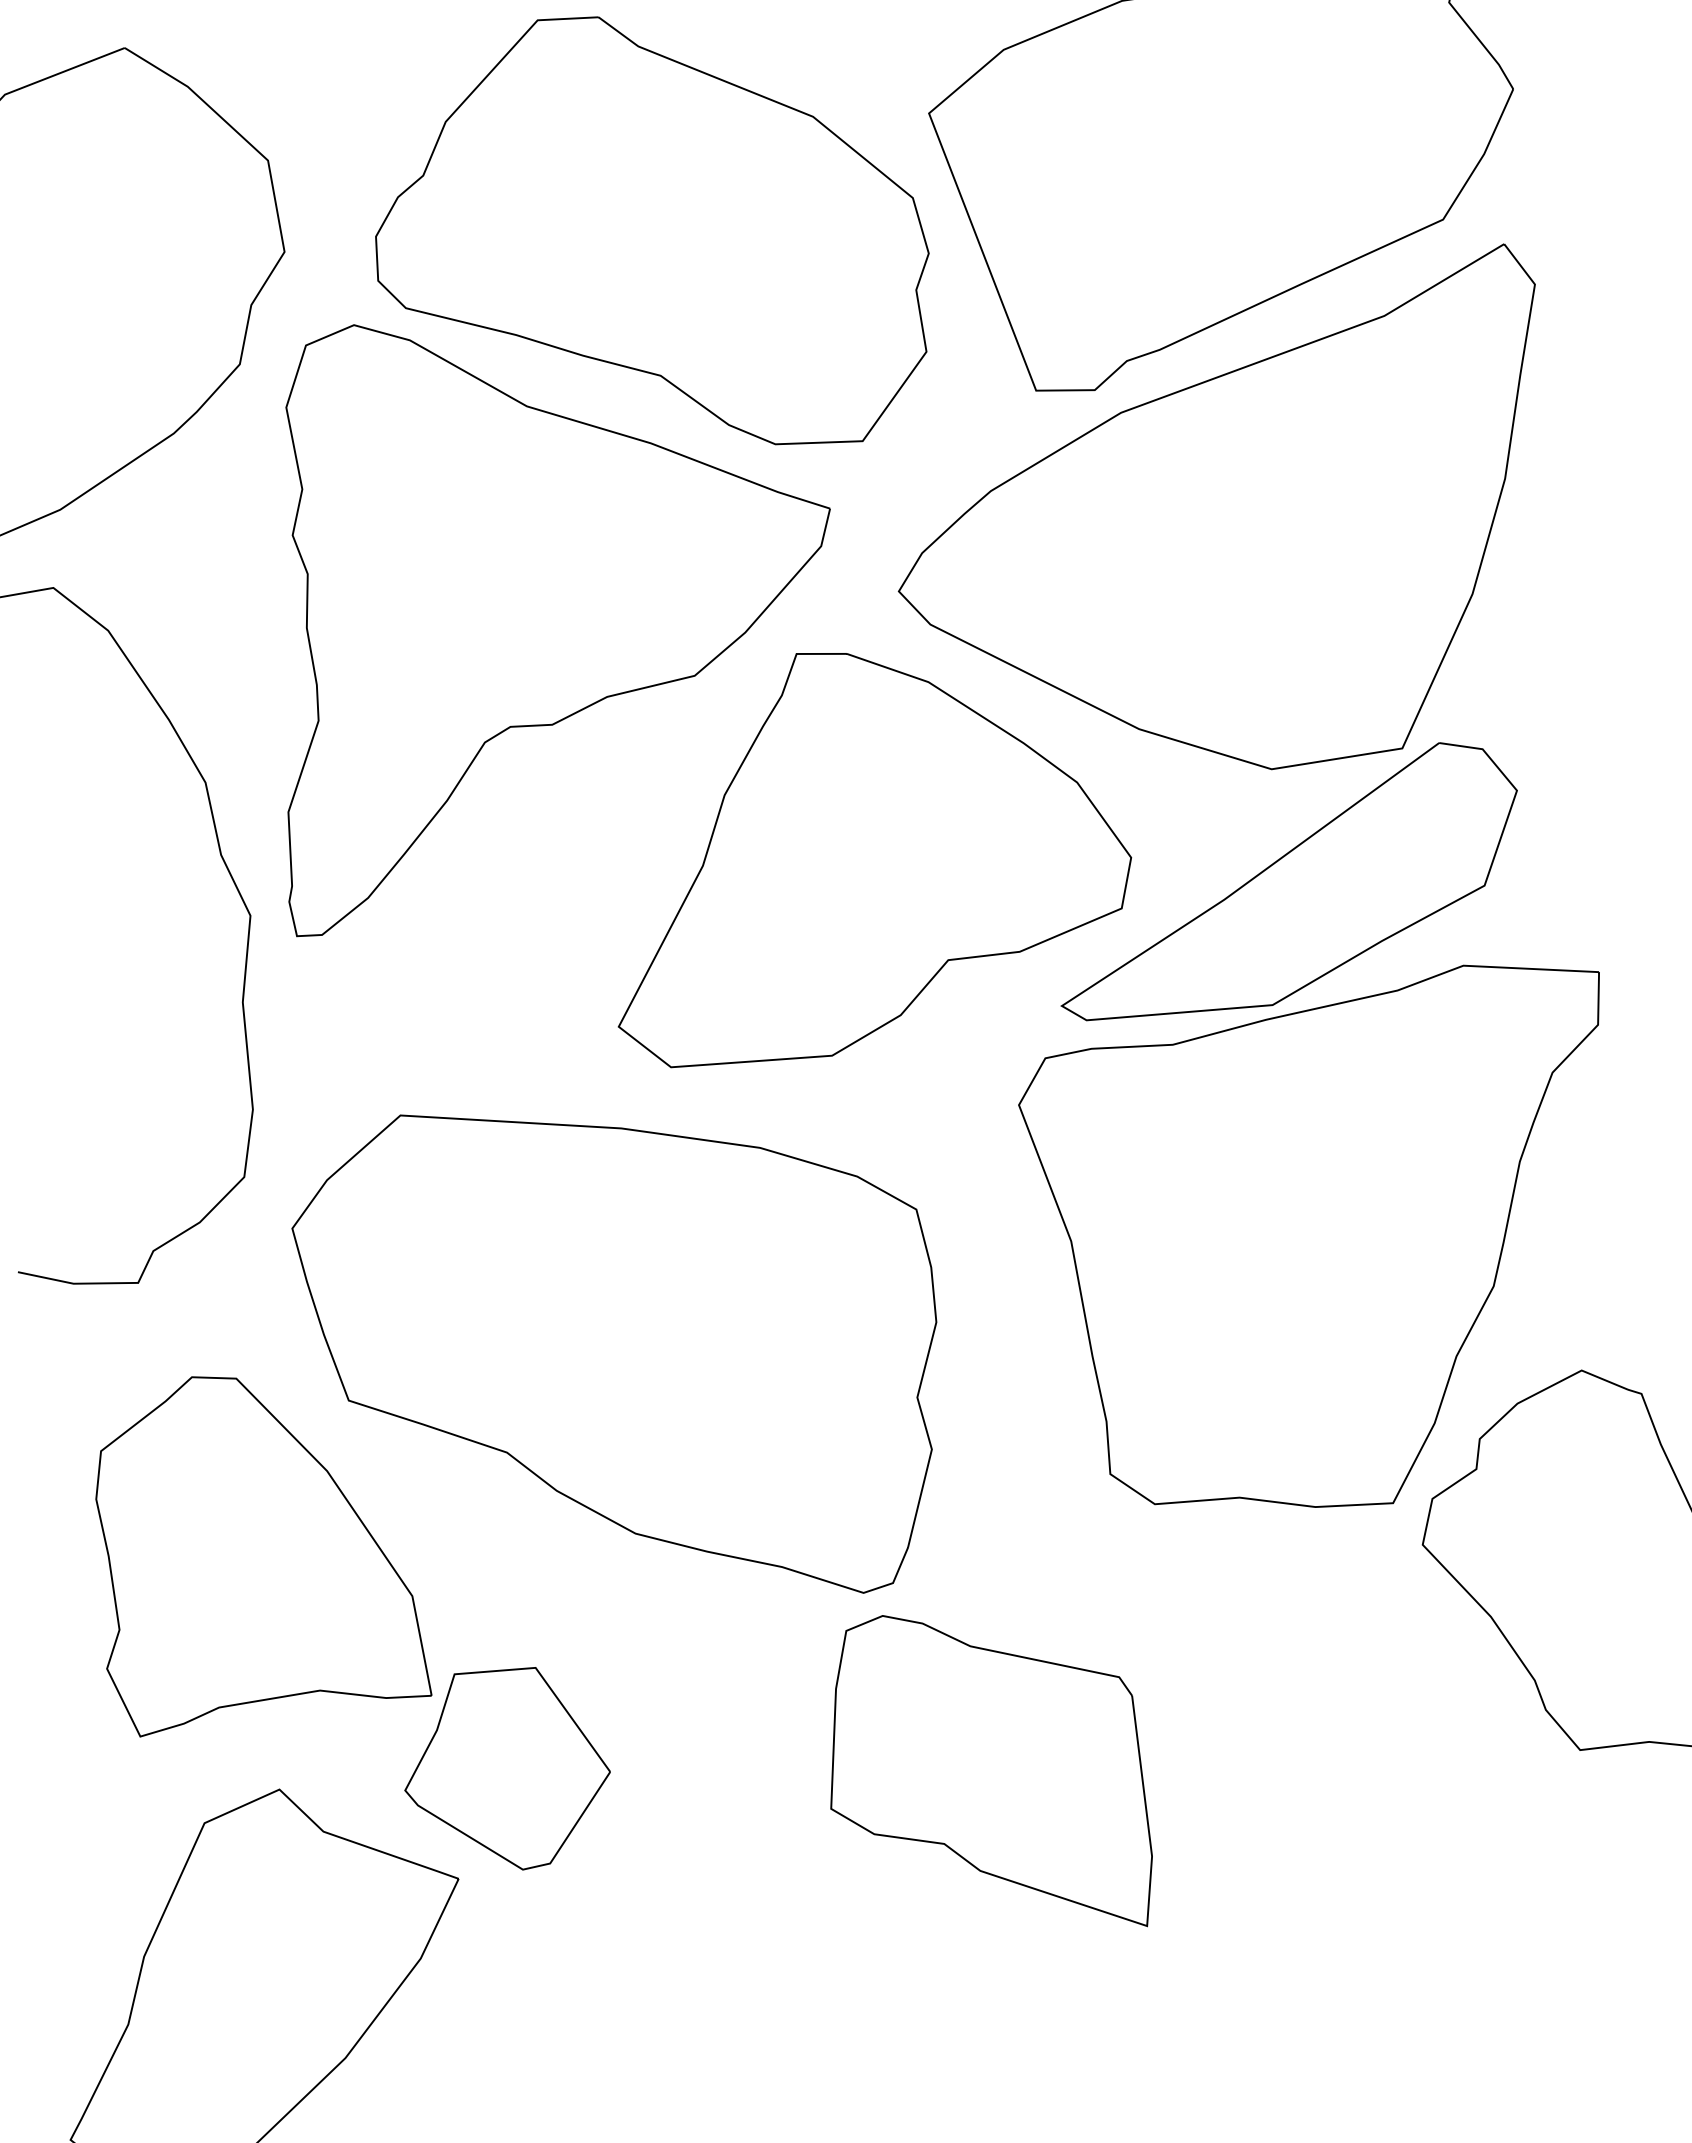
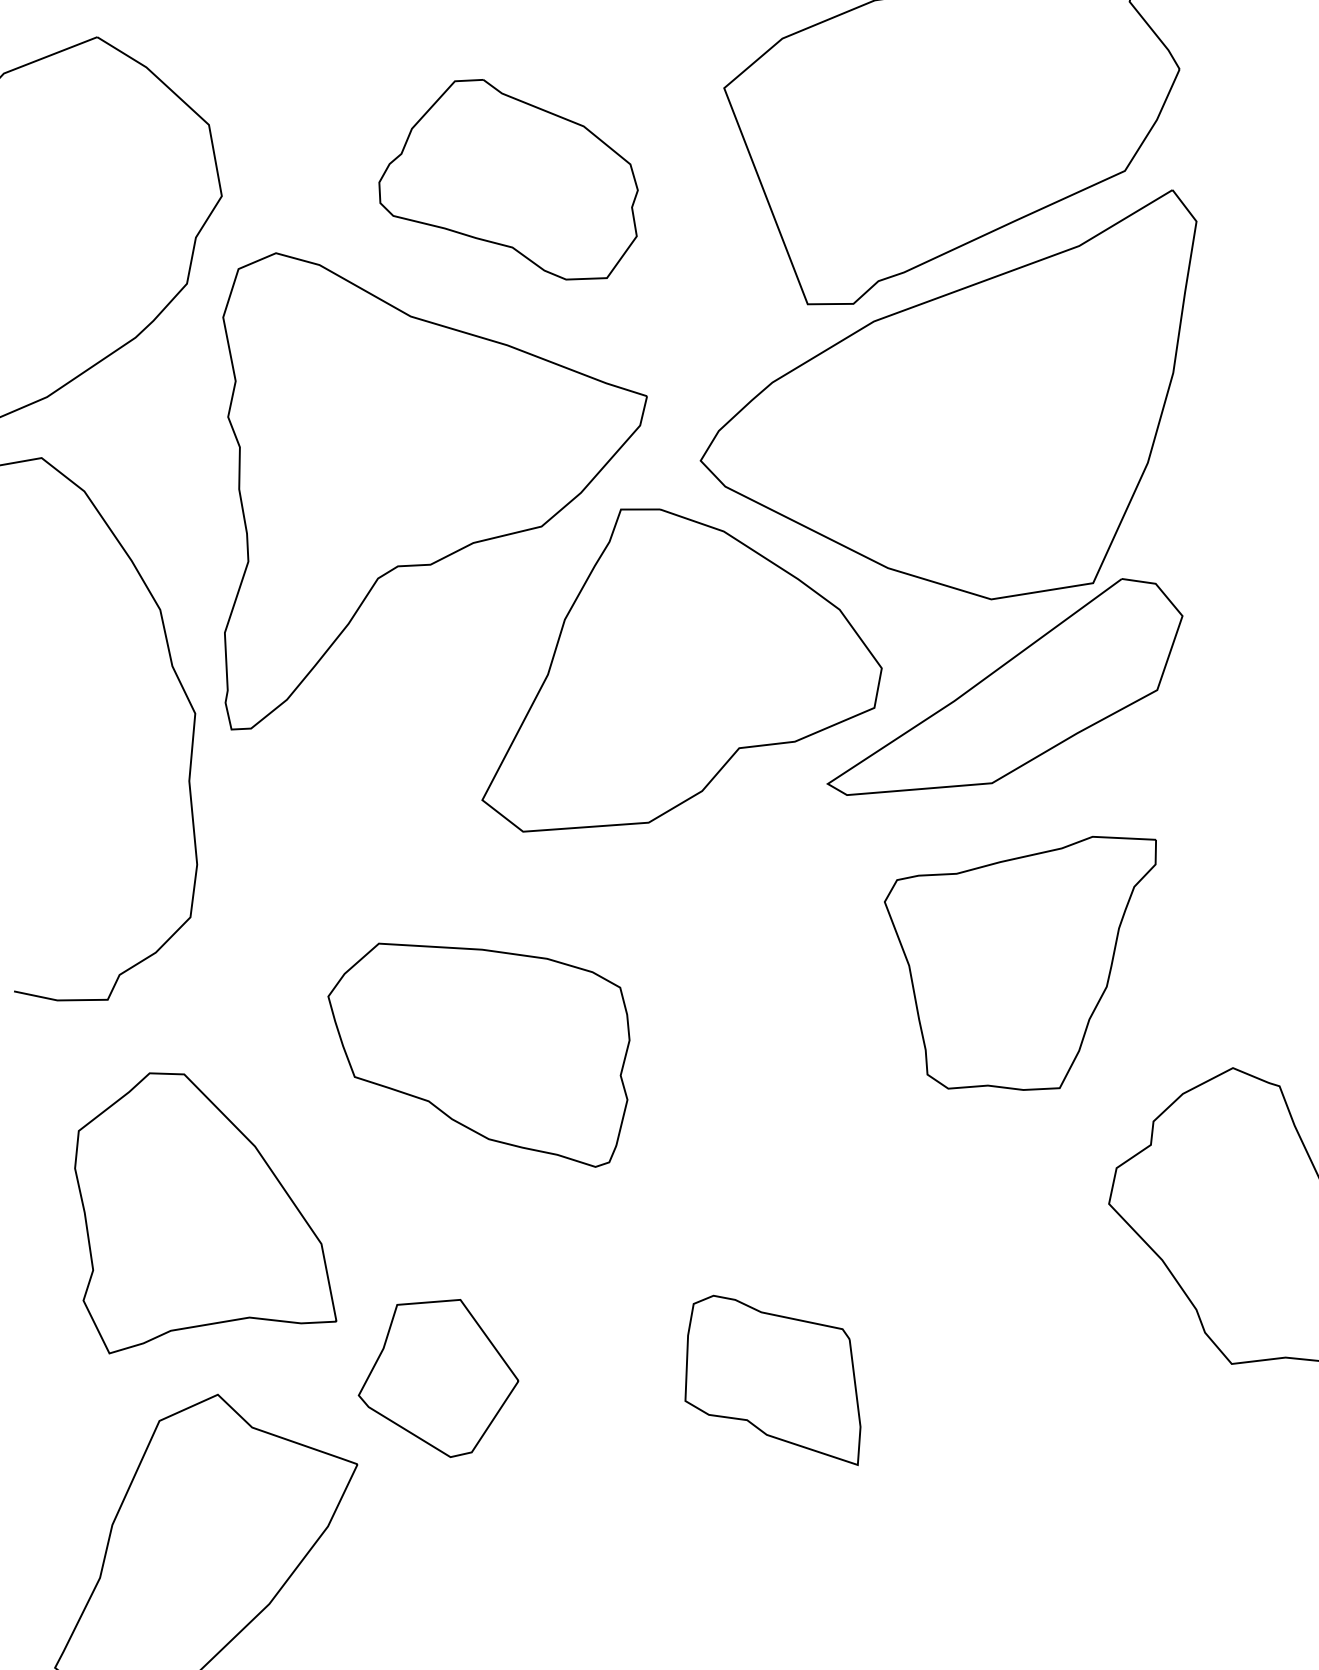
part: (652, 230) -> (508, 179), size x0.6
part: (1308, 1235) -> (1020, 962), size x0.6
part: (614, 1353) -> (479, 1054), size x0.6
part: (507, 1768) -> (438, 1378), moved
part: (991, 1771) -> (772, 1380), size x0.7

